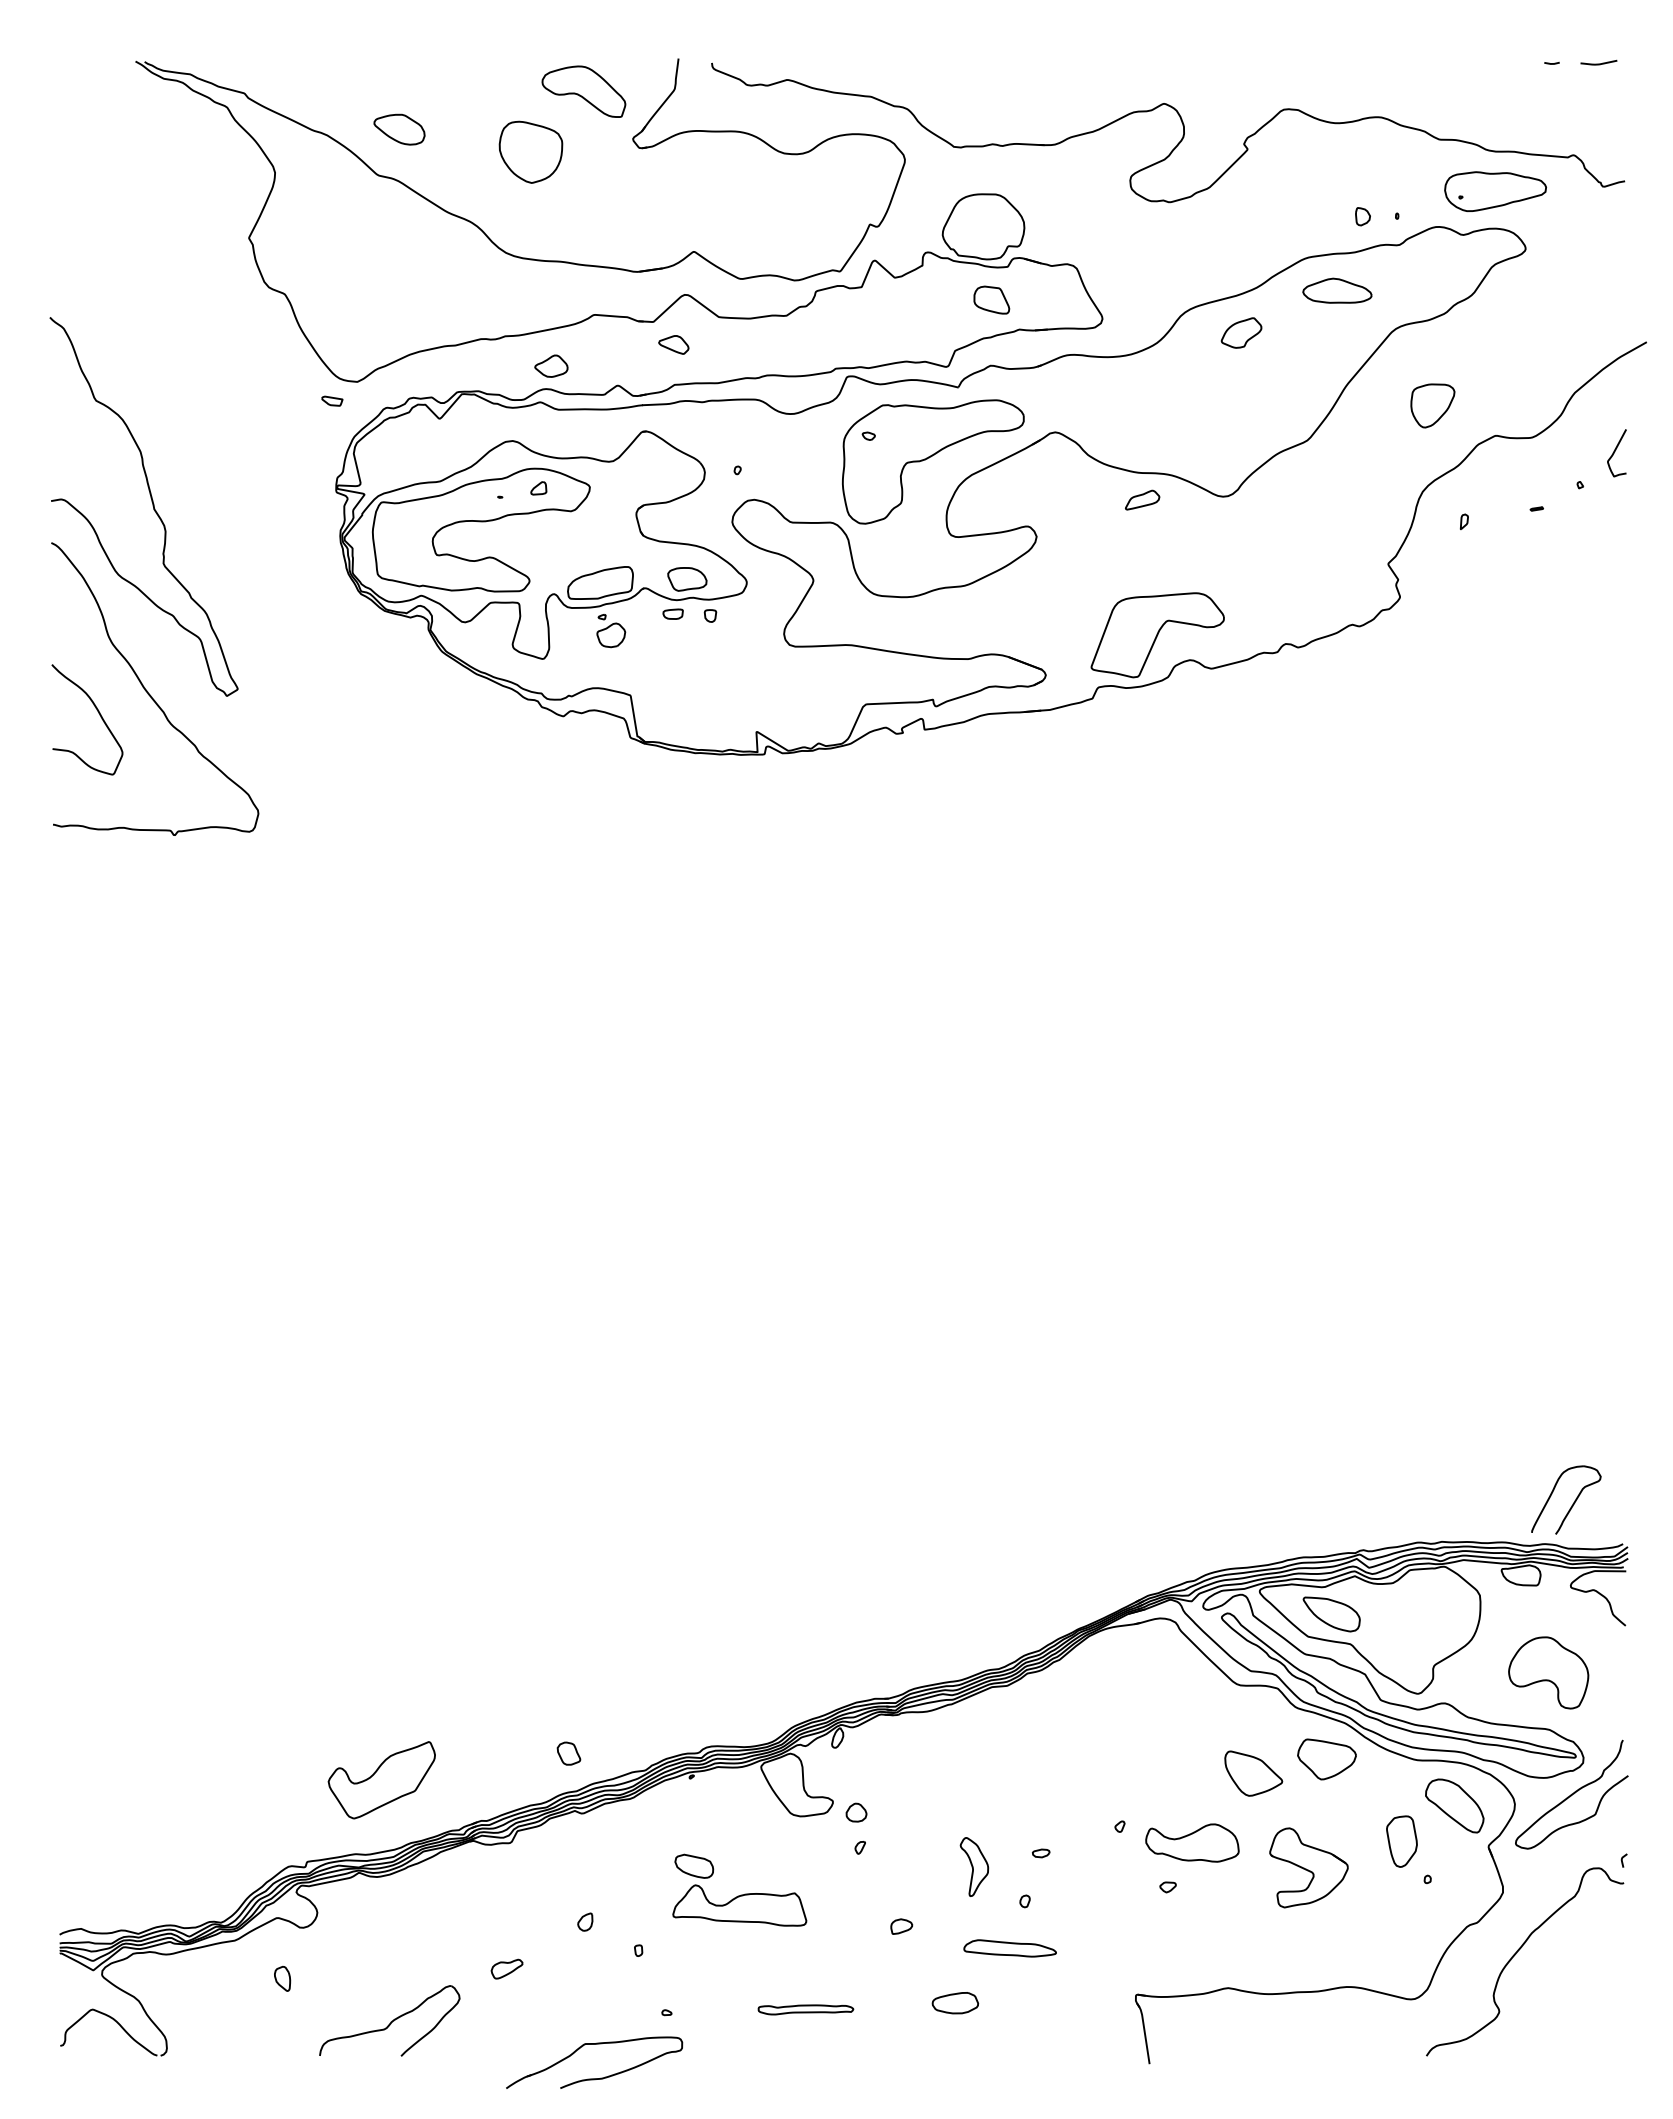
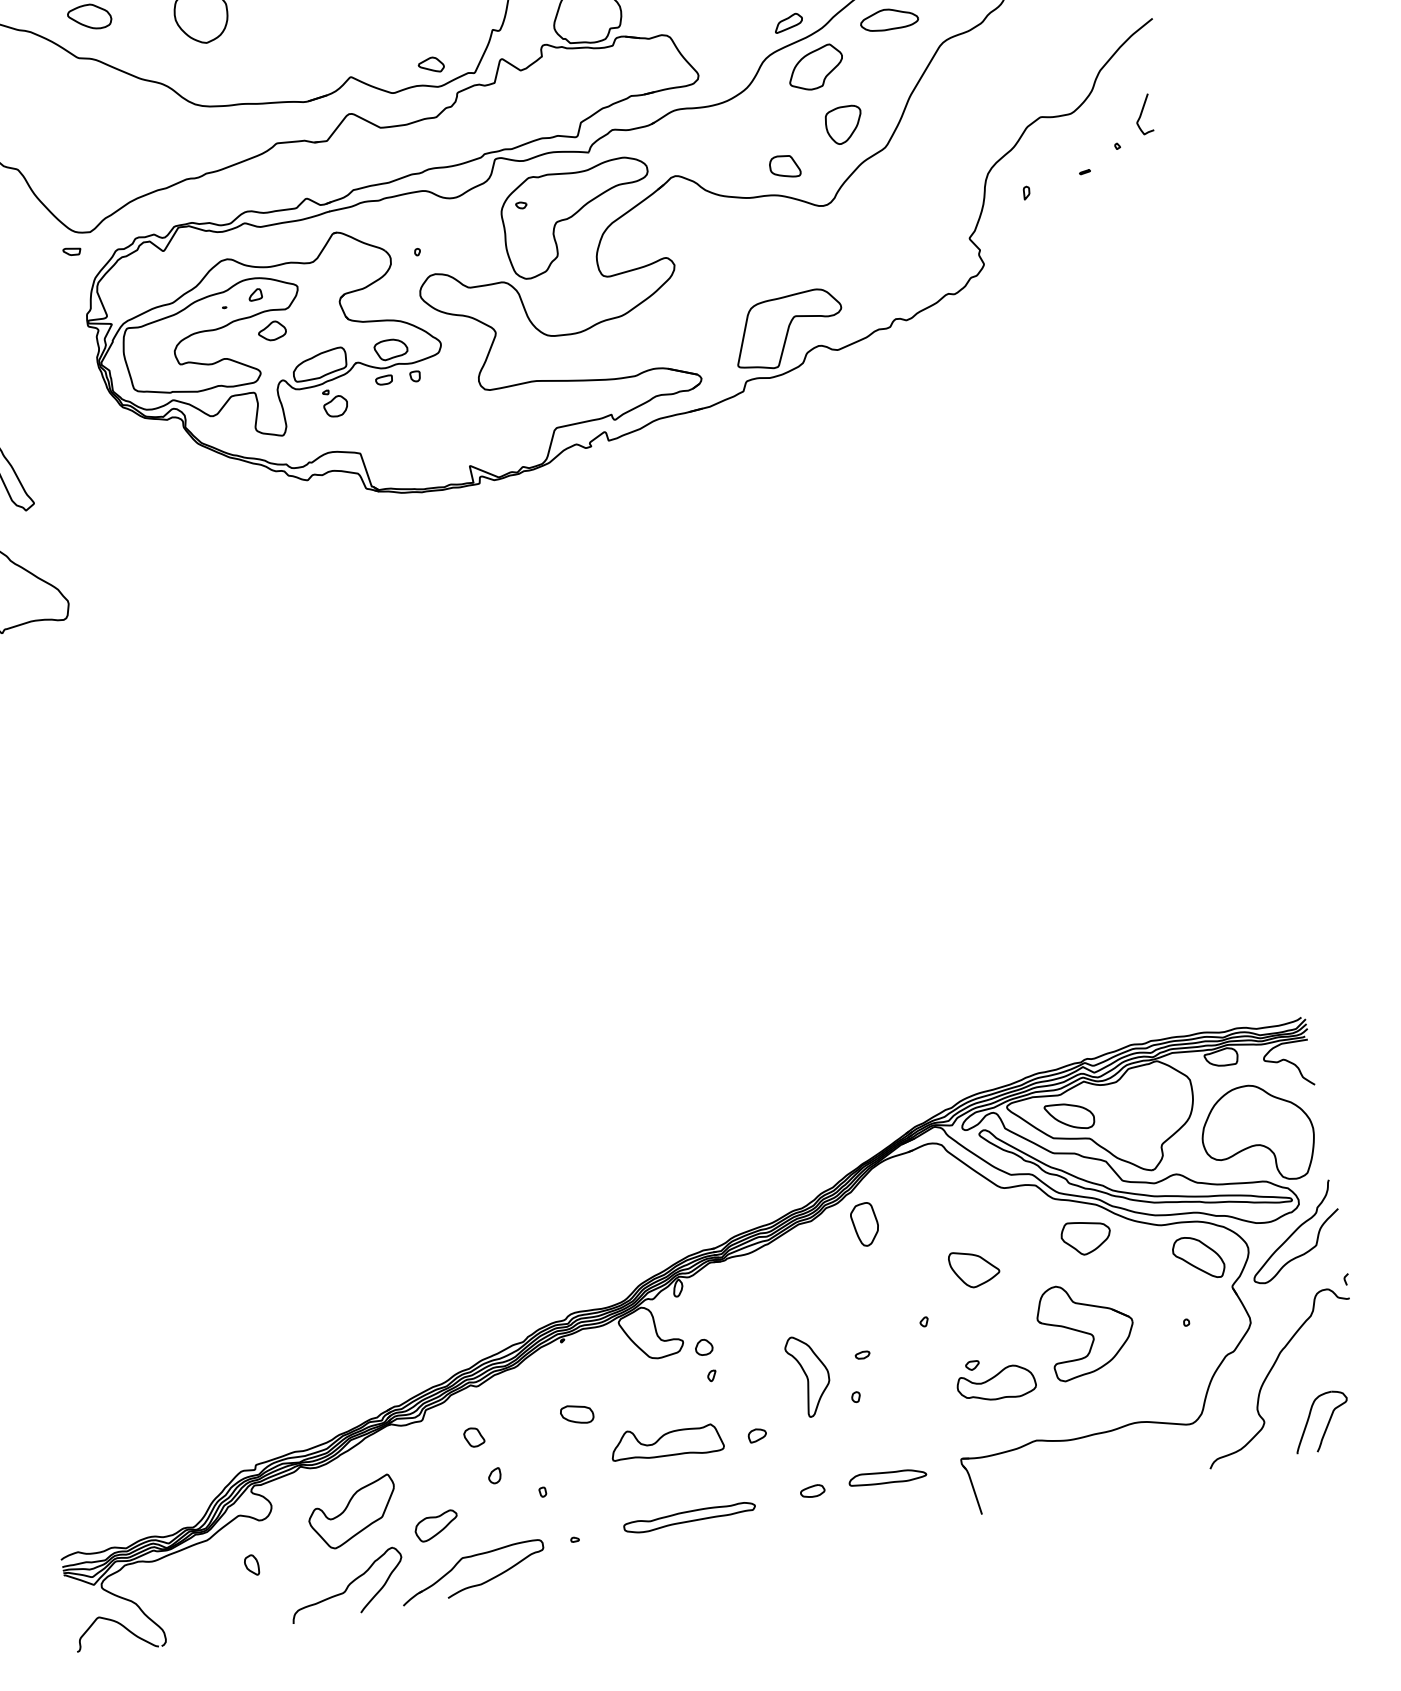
part: (991, 299) -> (784, 166), moved
part: (1241, 332) -> (815, 67), size x1.67
part: (673, 344) -> (430, 65), moved
part: (551, 365) -> (272, 330), moved
part: (1432, 405) -> (844, 124), moved
part: (1142, 499) -> (788, 22), moved
part: (1572, 1503) -> (1327, 1424), moved
part: (1548, 1672) -> (1257, 1134), size x1.67
part: (568, 1753) -> (473, 1437), moved
part: (1253, 1773) -> (974, 1268), moved
part: (381, 1780) -> (352, 1513), moved
part: (1401, 1841) -> (864, 1224), moved
part: (1192, 1842) -> (996, 1383), moved
part: (974, 1866) -> (809, 1375), size x1.67
part: (1308, 1867) -> (1086, 1329), size x1.43
part: (739, 1905) -> (666, 1442), moved
part: (1009, 1948) -> (887, 1477), moved
part: (506, 1968) -> (435, 1525), size x1.67
part: (955, 2003) -> (812, 1491), size x0.62
part: (805, 2009) -> (689, 1517), size x1.67
part: (594, 2078) -> (475, 1585), moved

